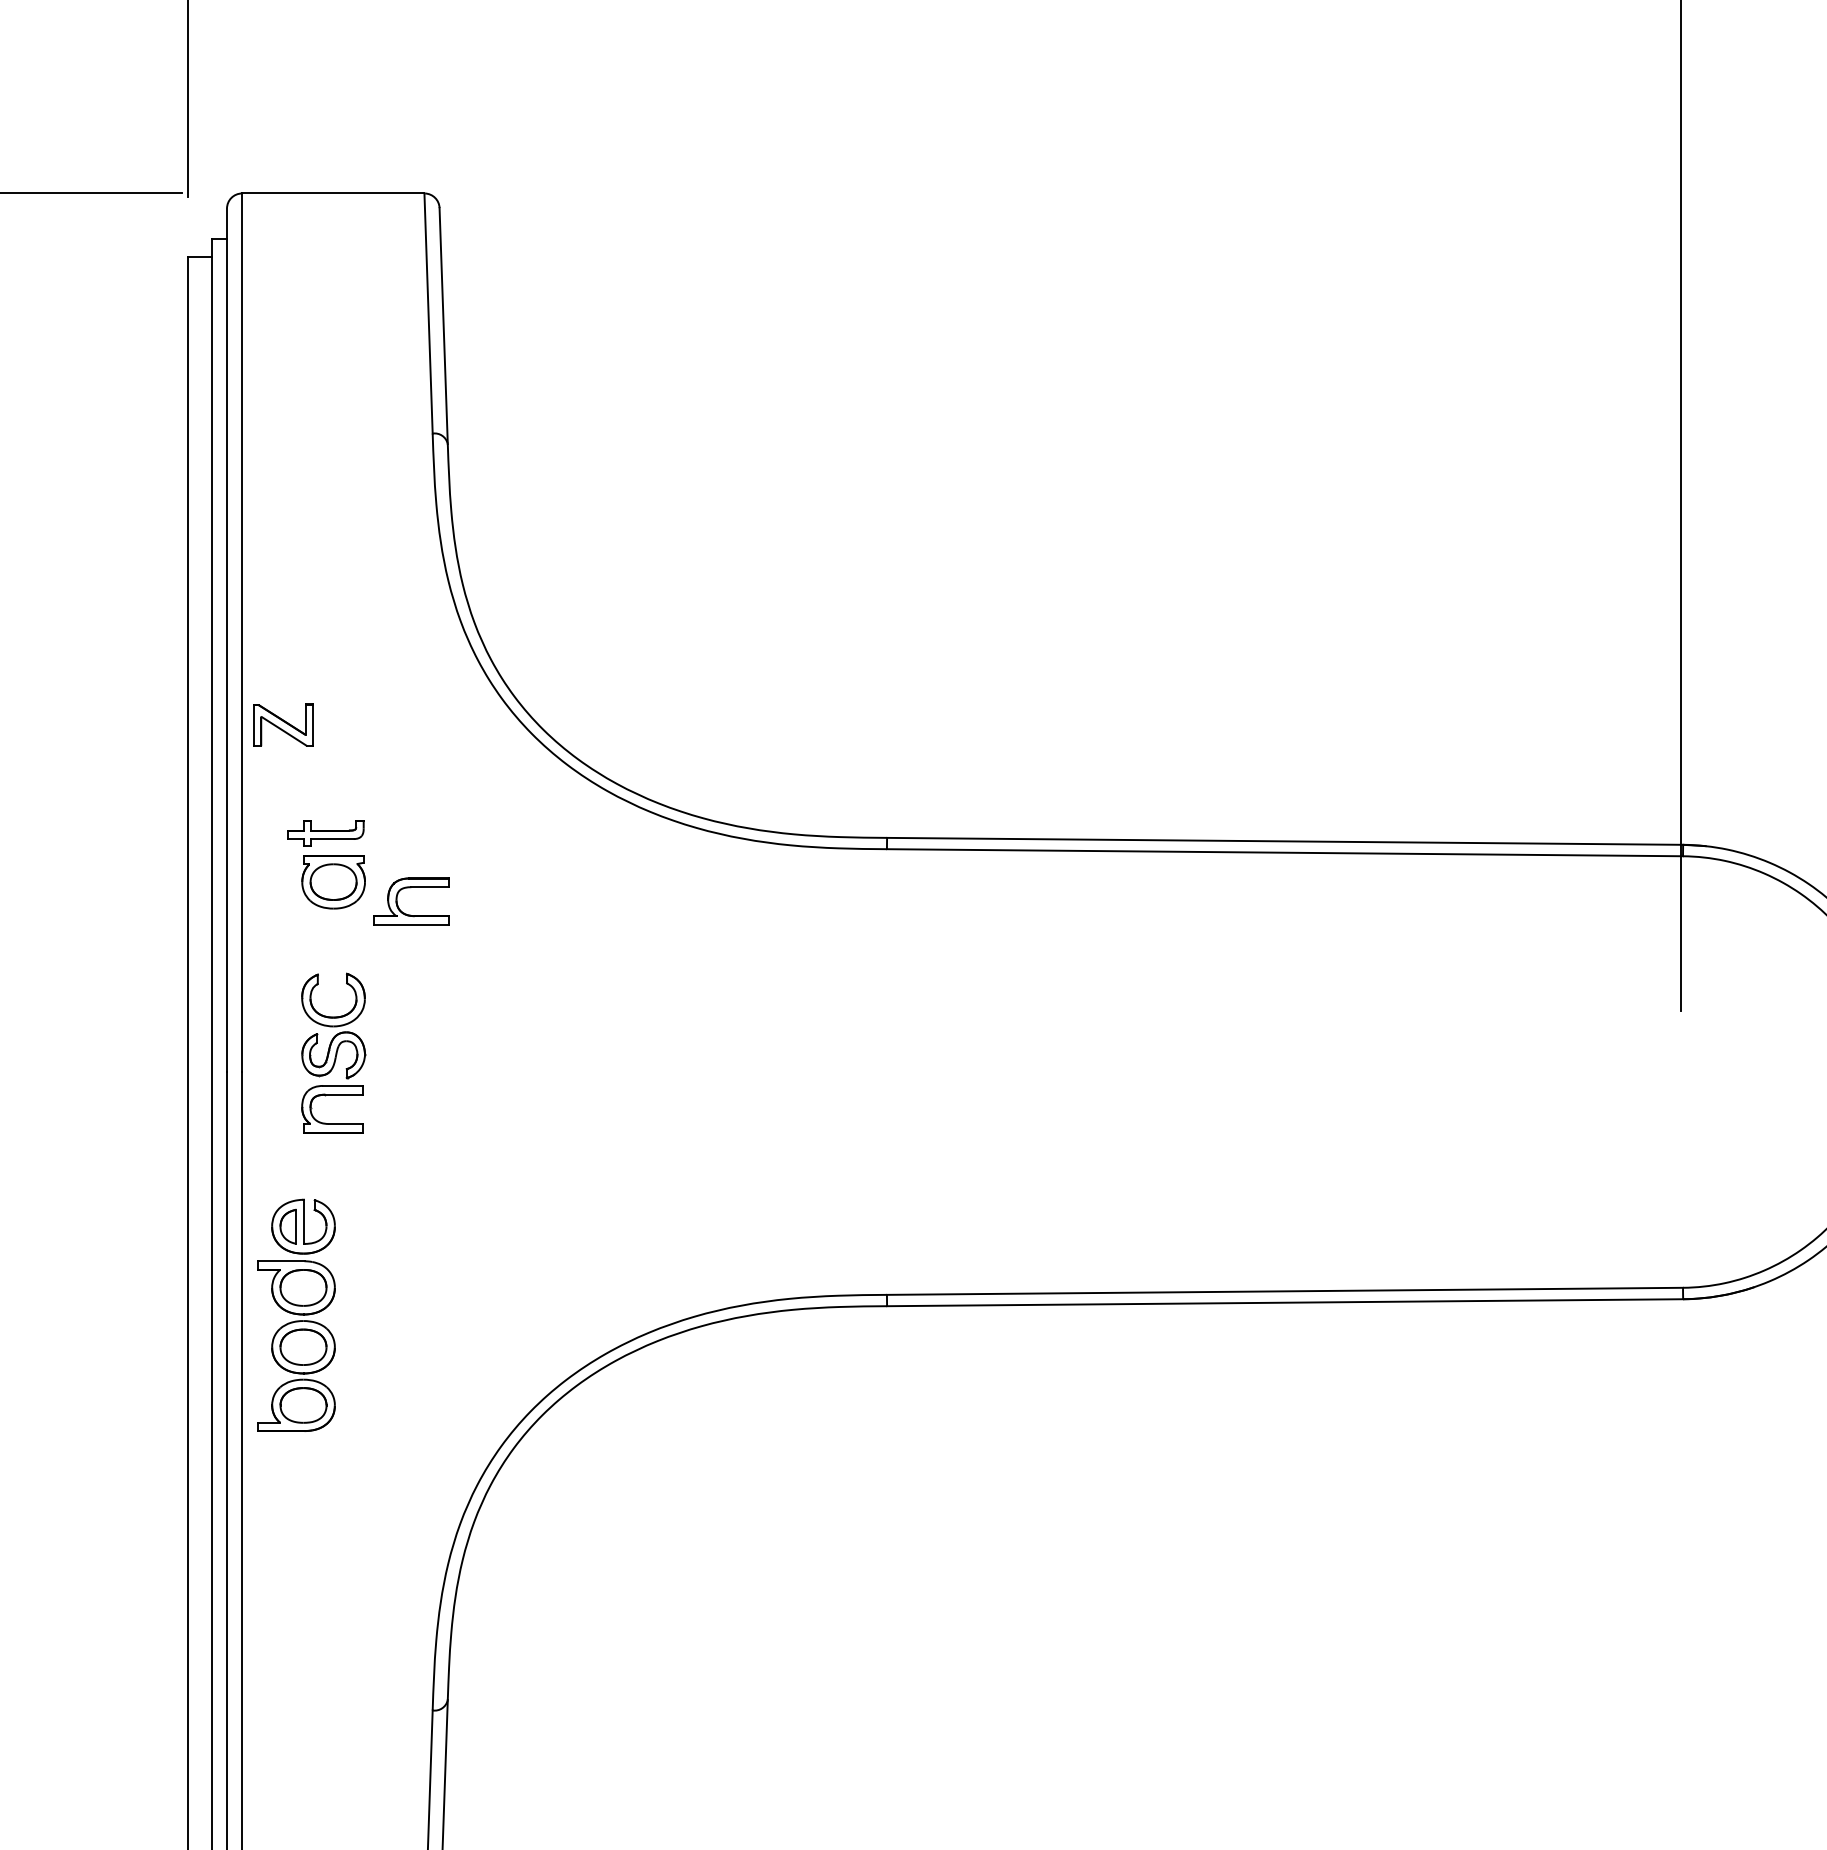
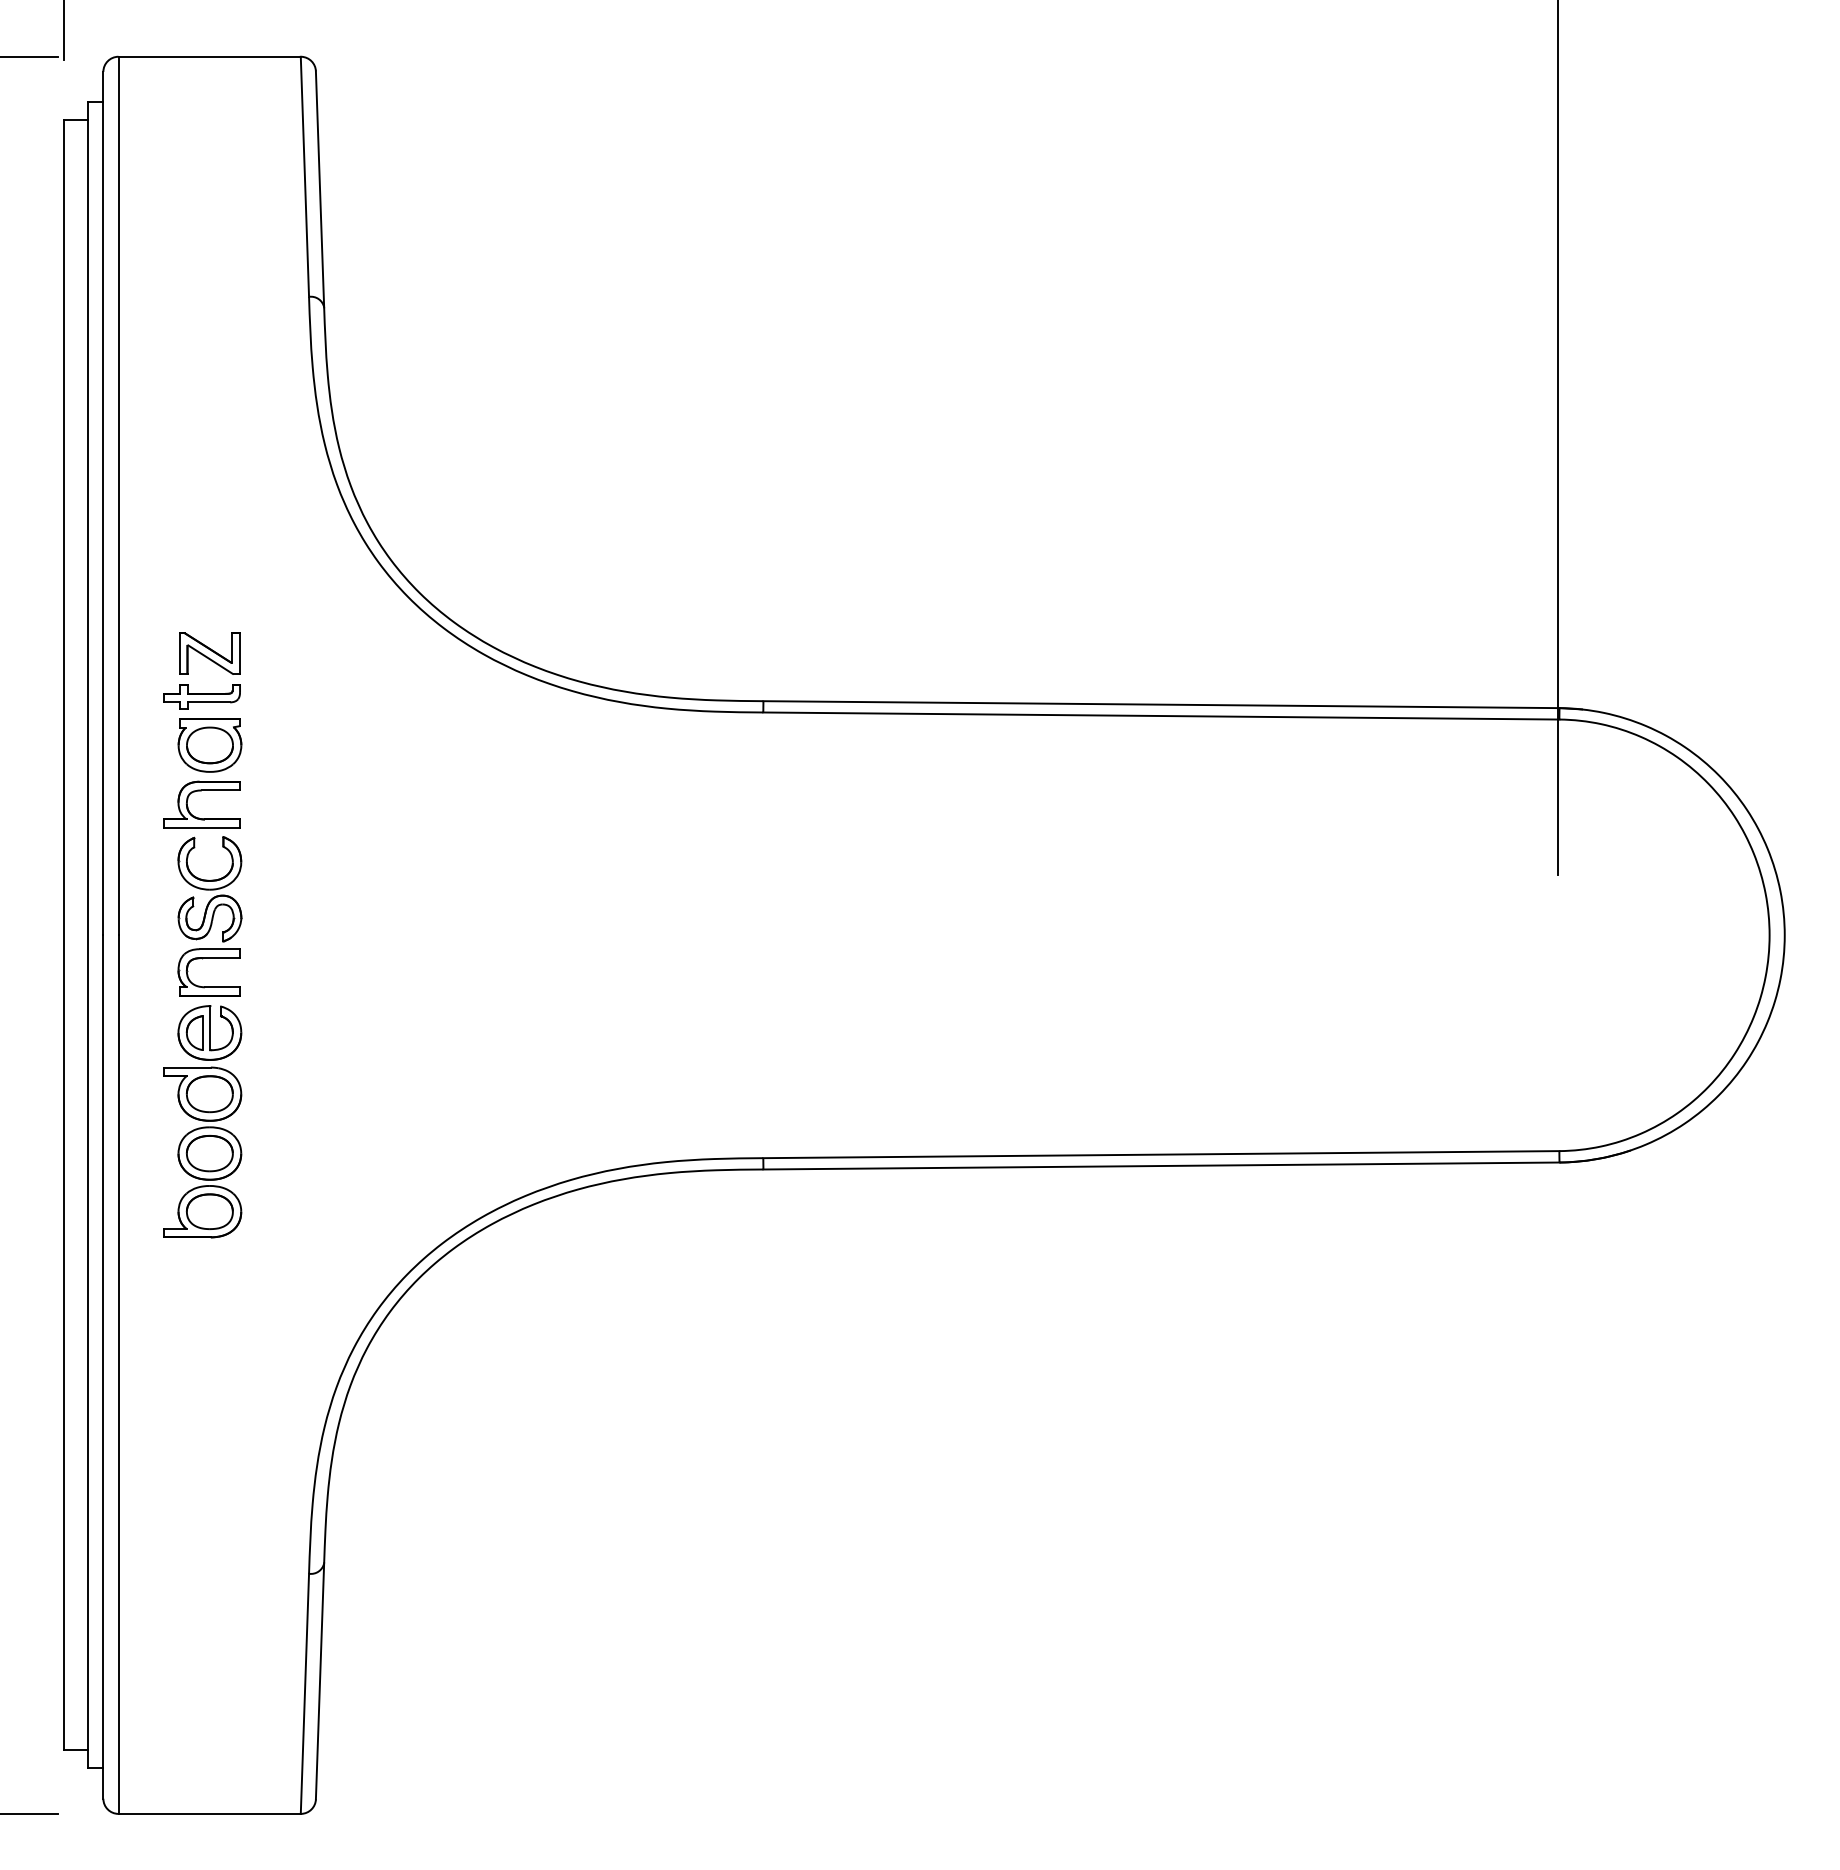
part: (283, 725) -> (209, 653), moved
part: (411, 888) -> (201, 791), moved
part: (296, 1315) -> (202, 1121), moved

